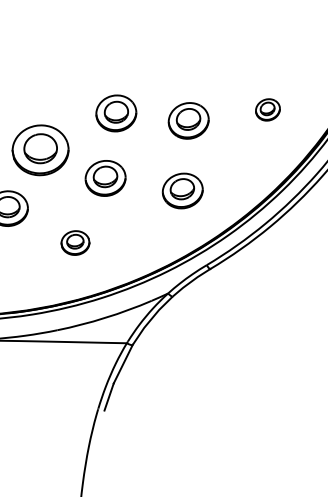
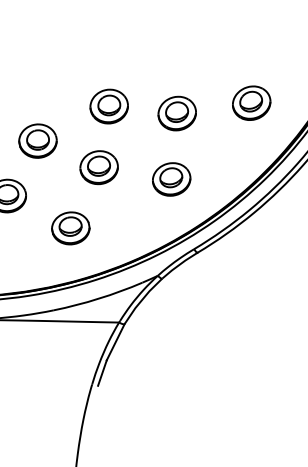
part: (267, 109) -> (251, 102), size x1.67
part: (40, 149) -> (37, 140), size x0.71
part: (75, 242) -> (70, 227), size x1.43

